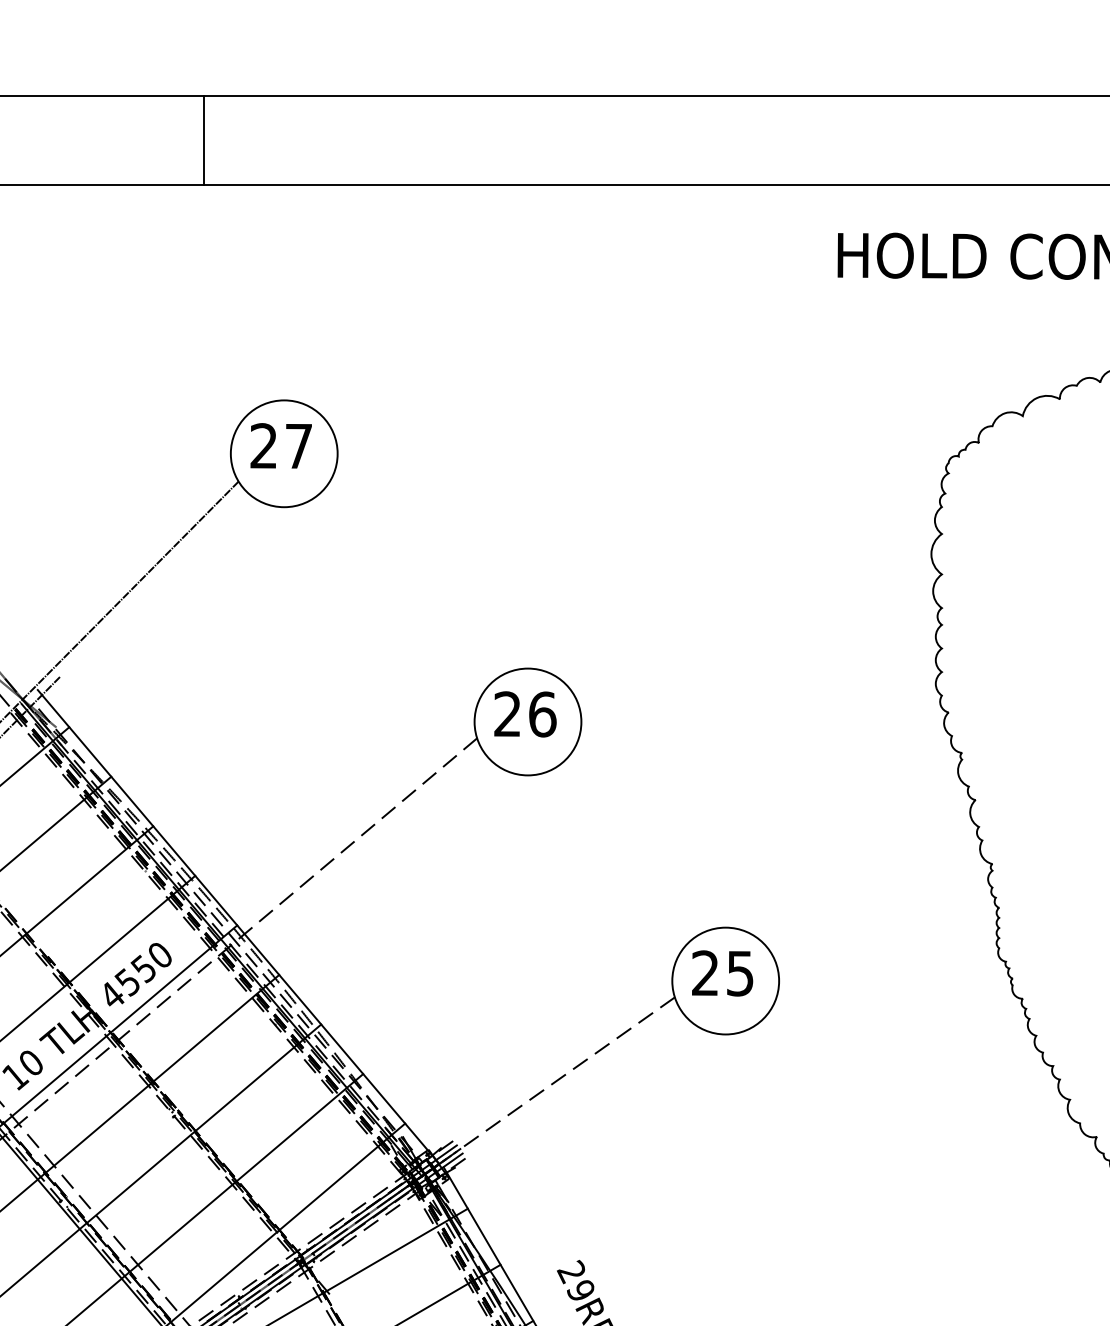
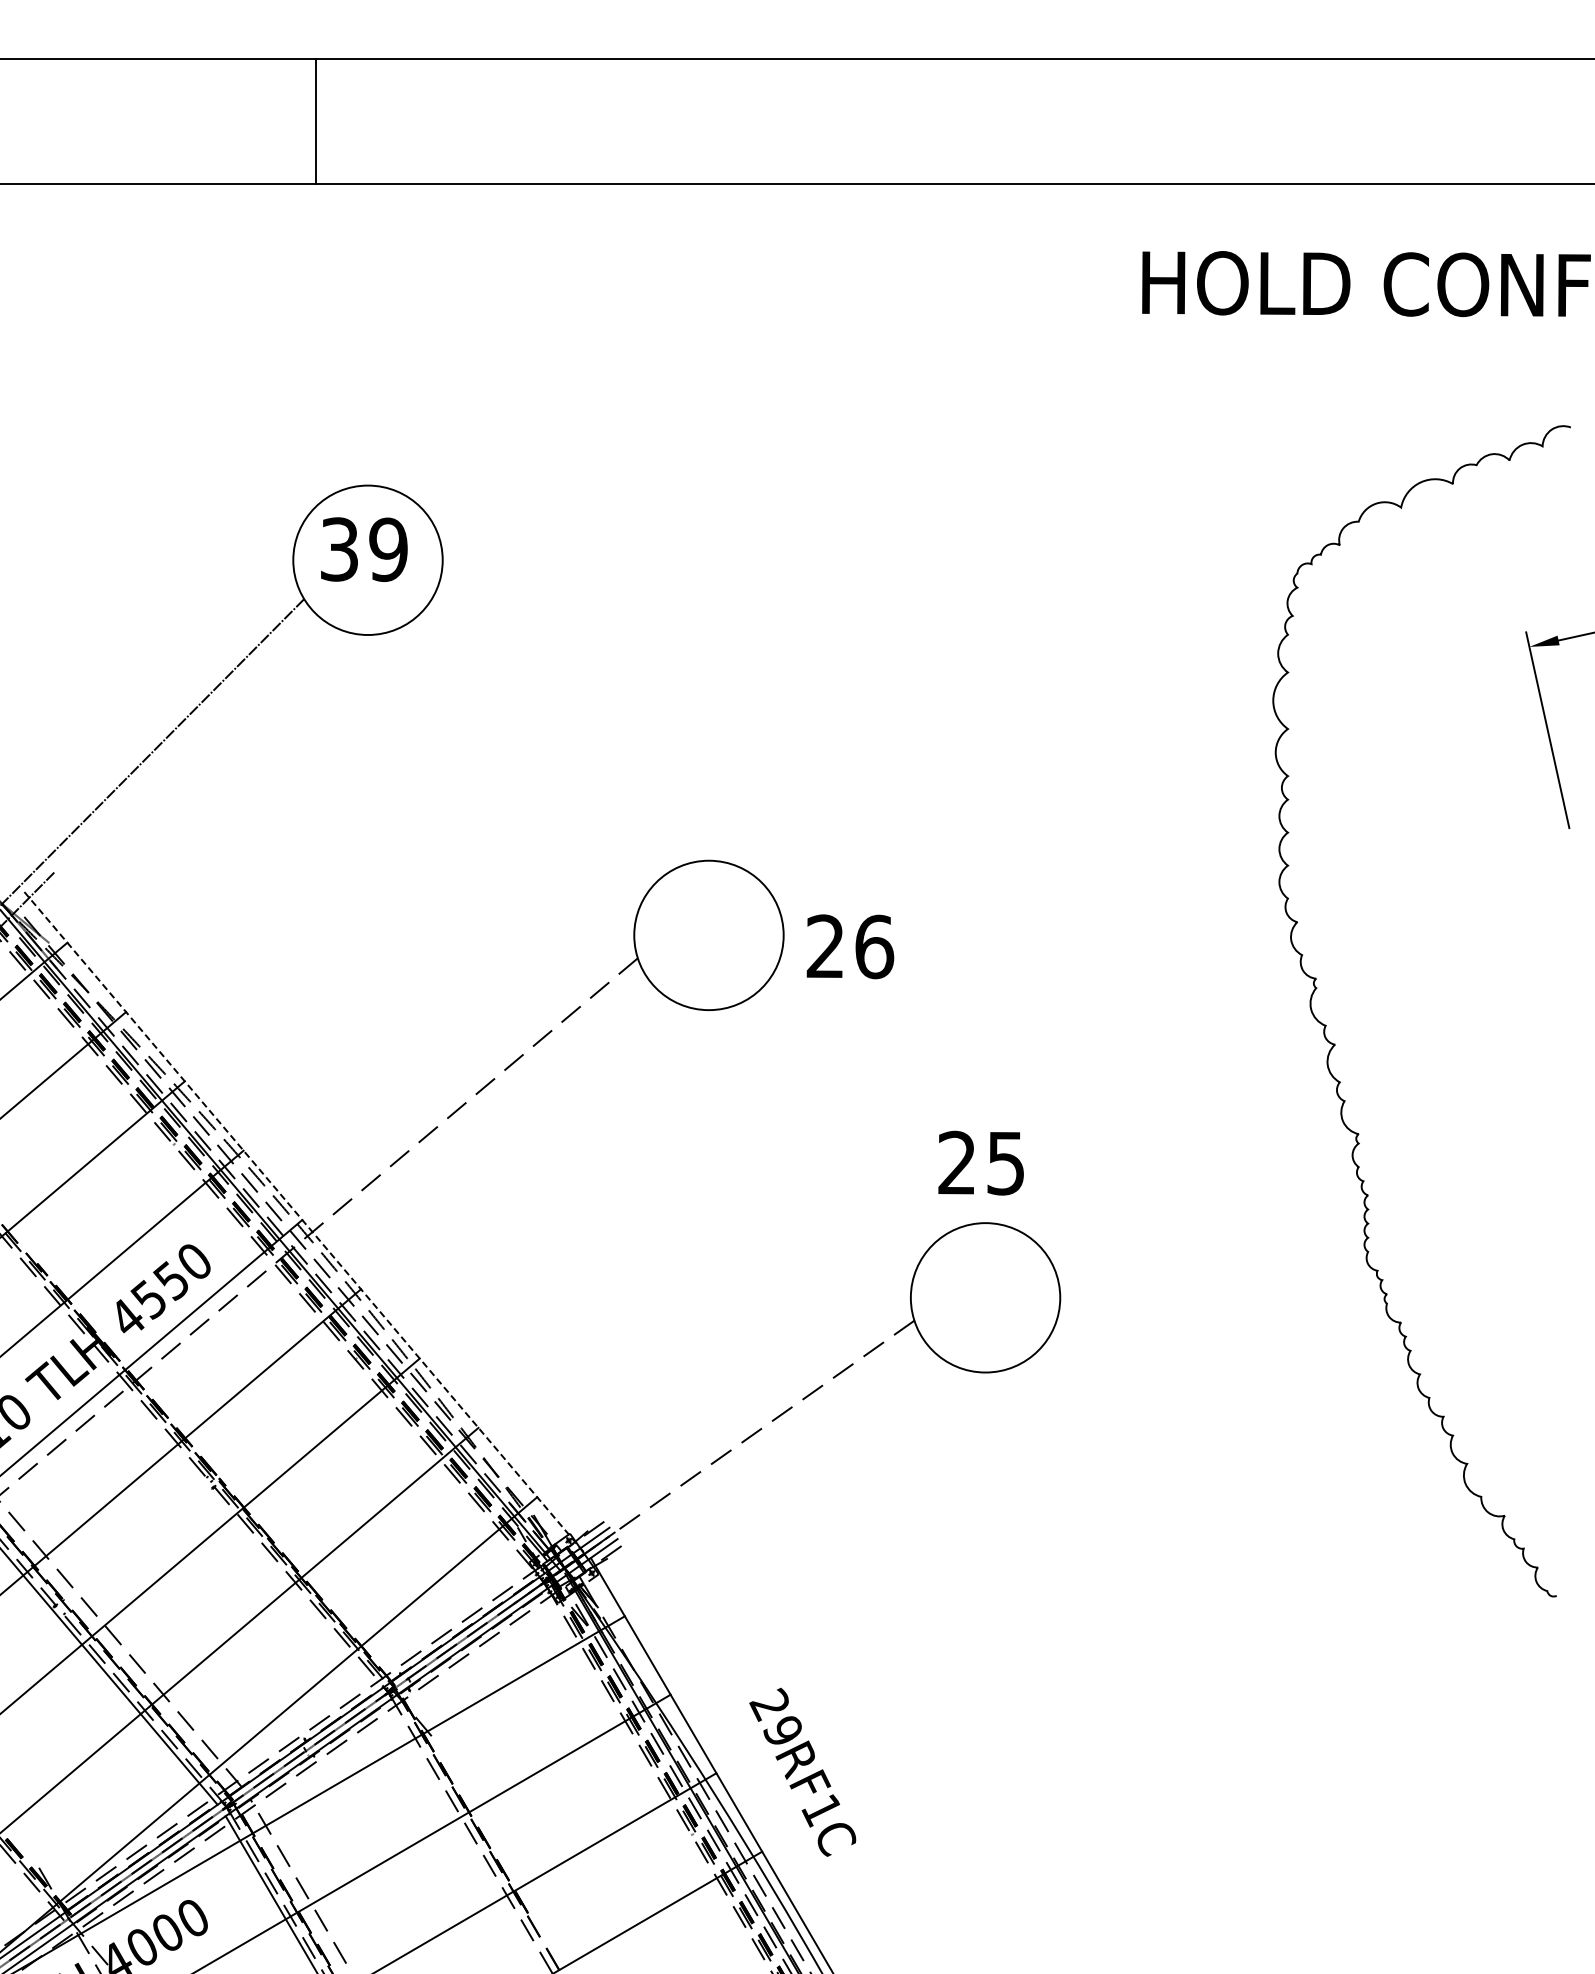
line: (203, 140) -> (315, 121), moved
text: (281, 446) -> (363, 549), 27 -> 39
text: (525, 714) -> (850, 946), moved
line: (238, 925) -> (303, 1220), solid -> dashed
text: (722, 972) -> (980, 1162), moved

